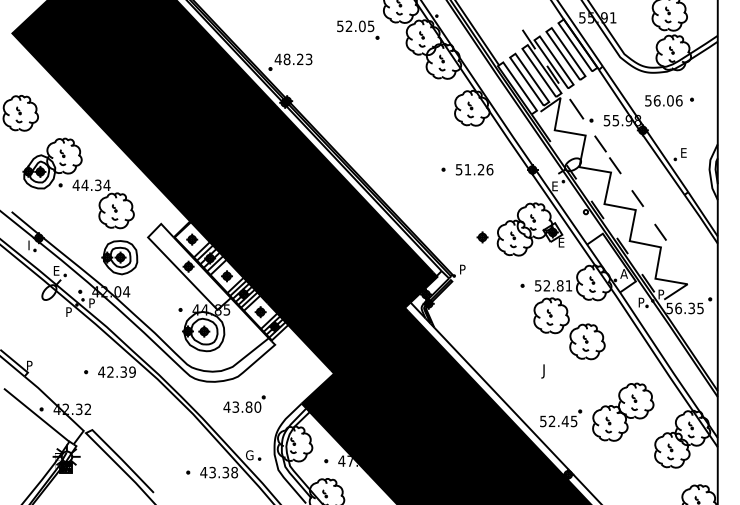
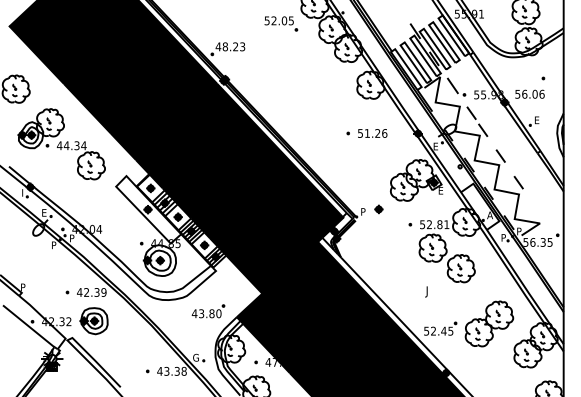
text: (663, 100) -> (529, 94), moved
part: (482, 237) -> (378, 209), moved
part: (119, 257) -> (93, 321), moved
part: (244, 403) -> (208, 310), moved

